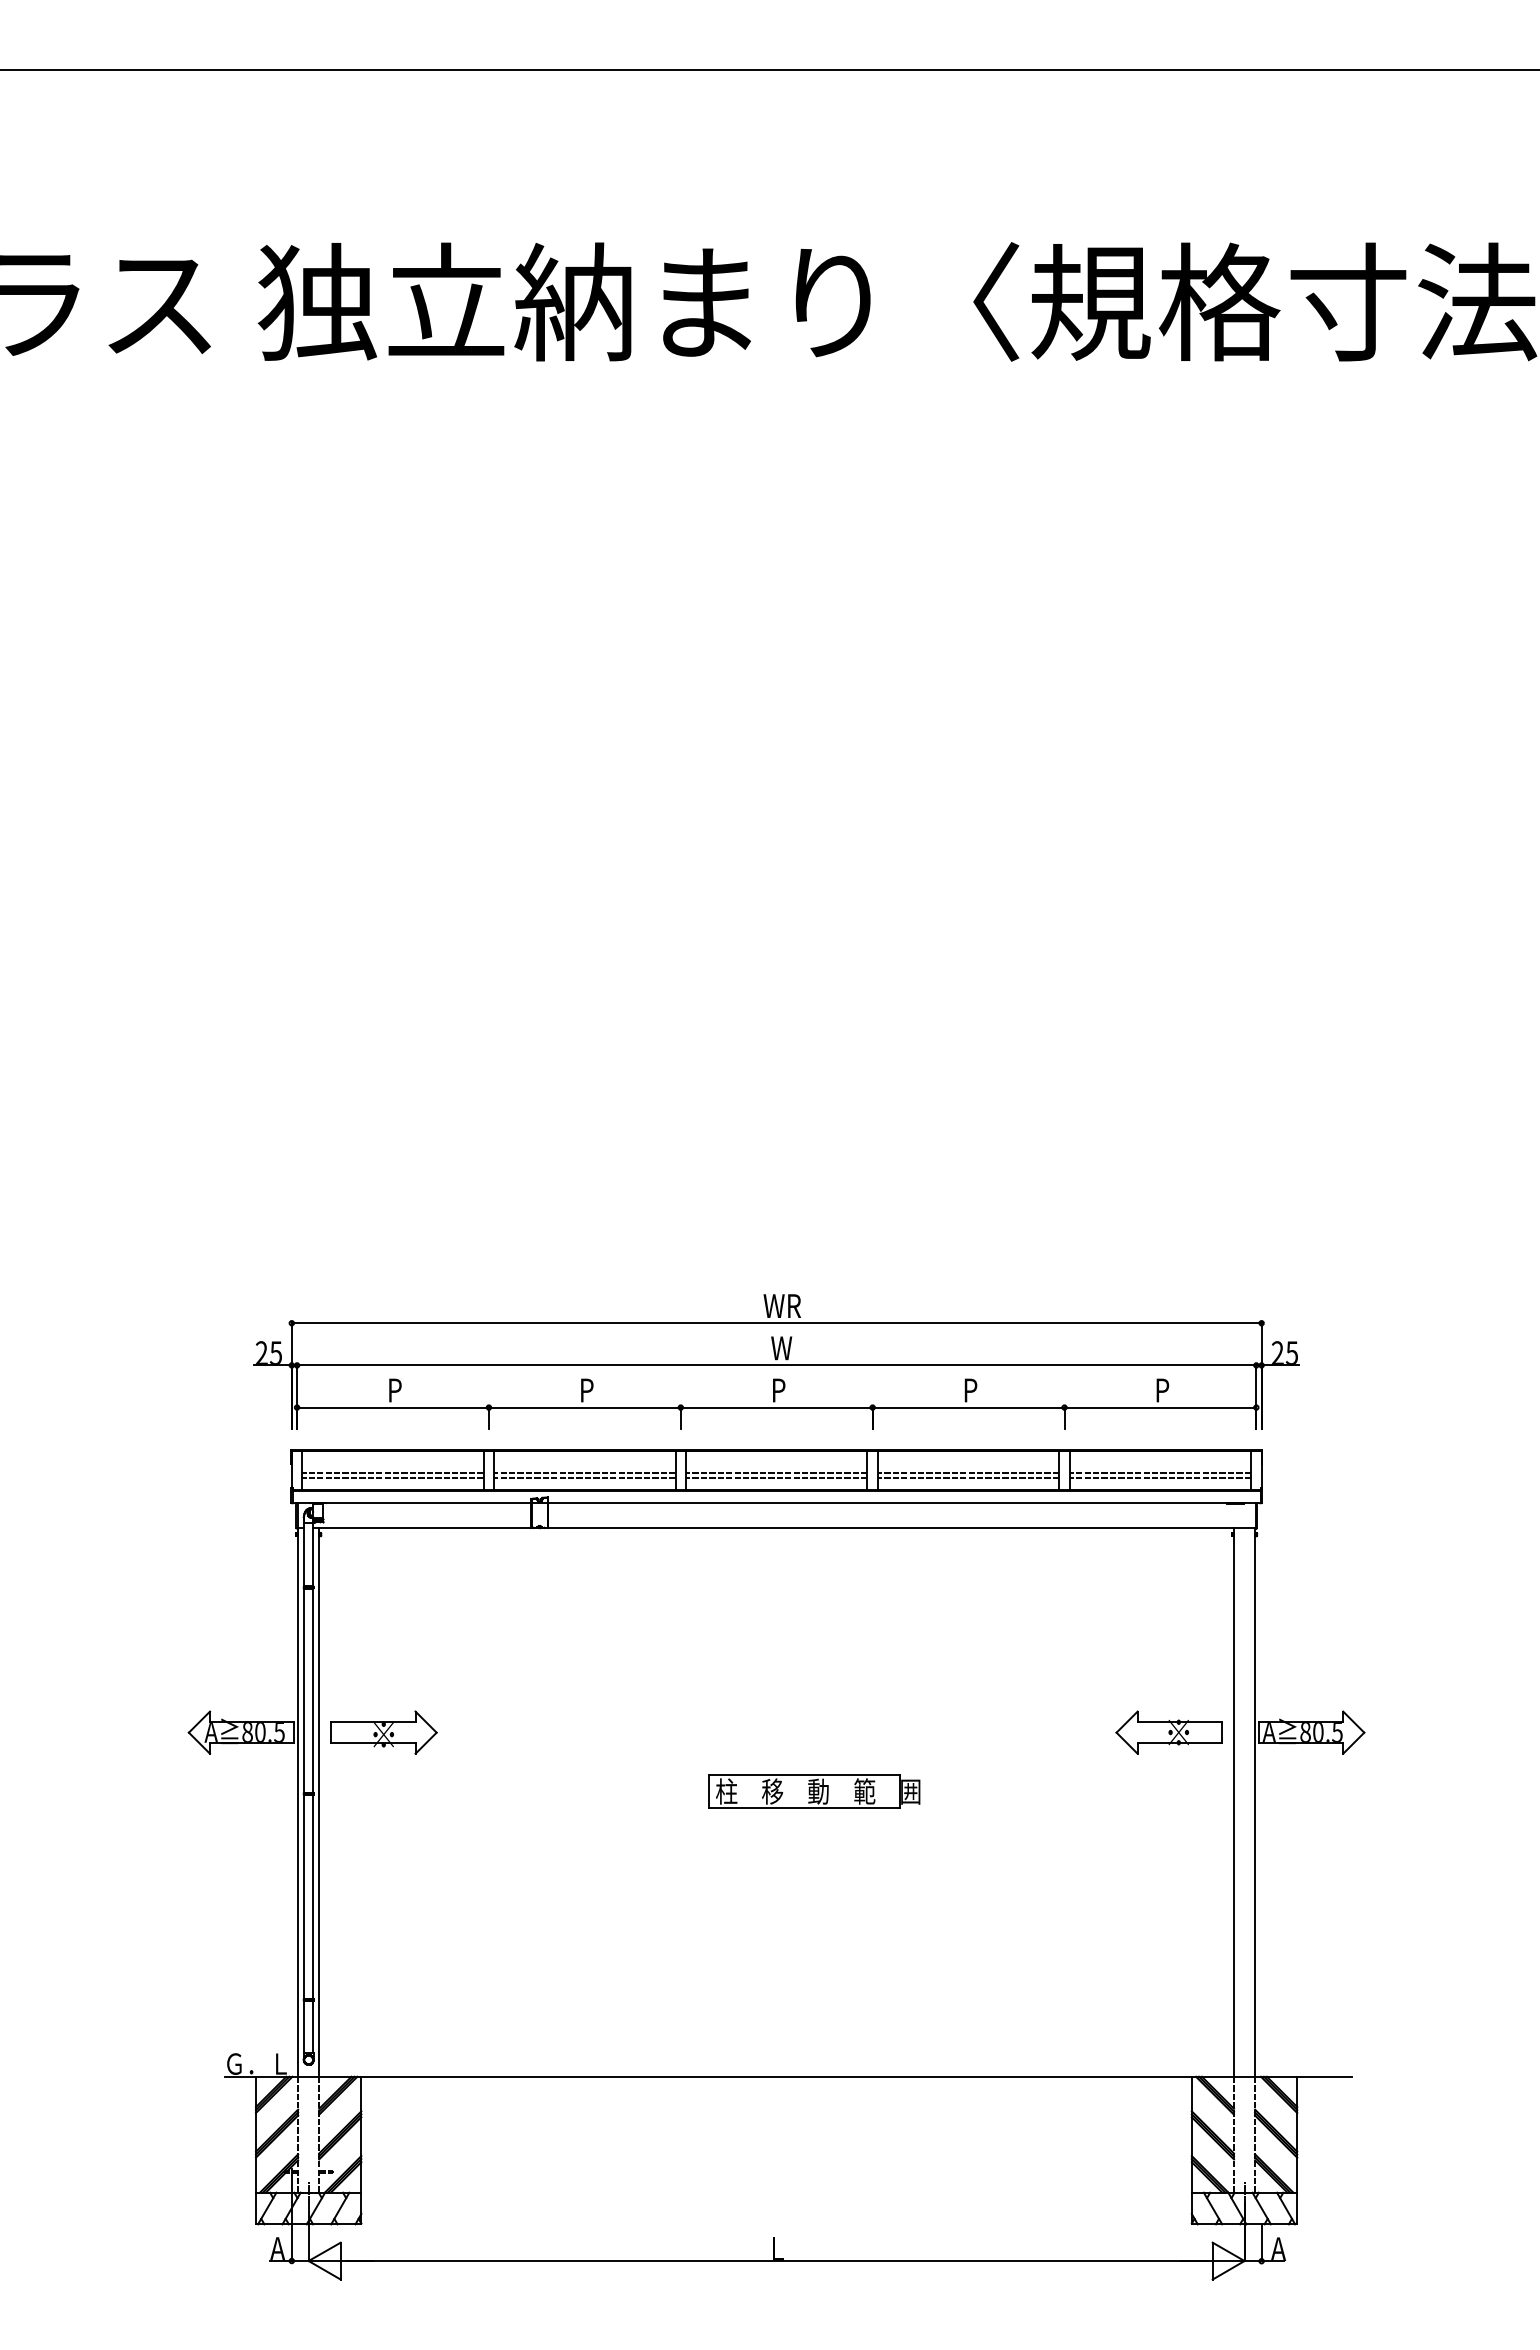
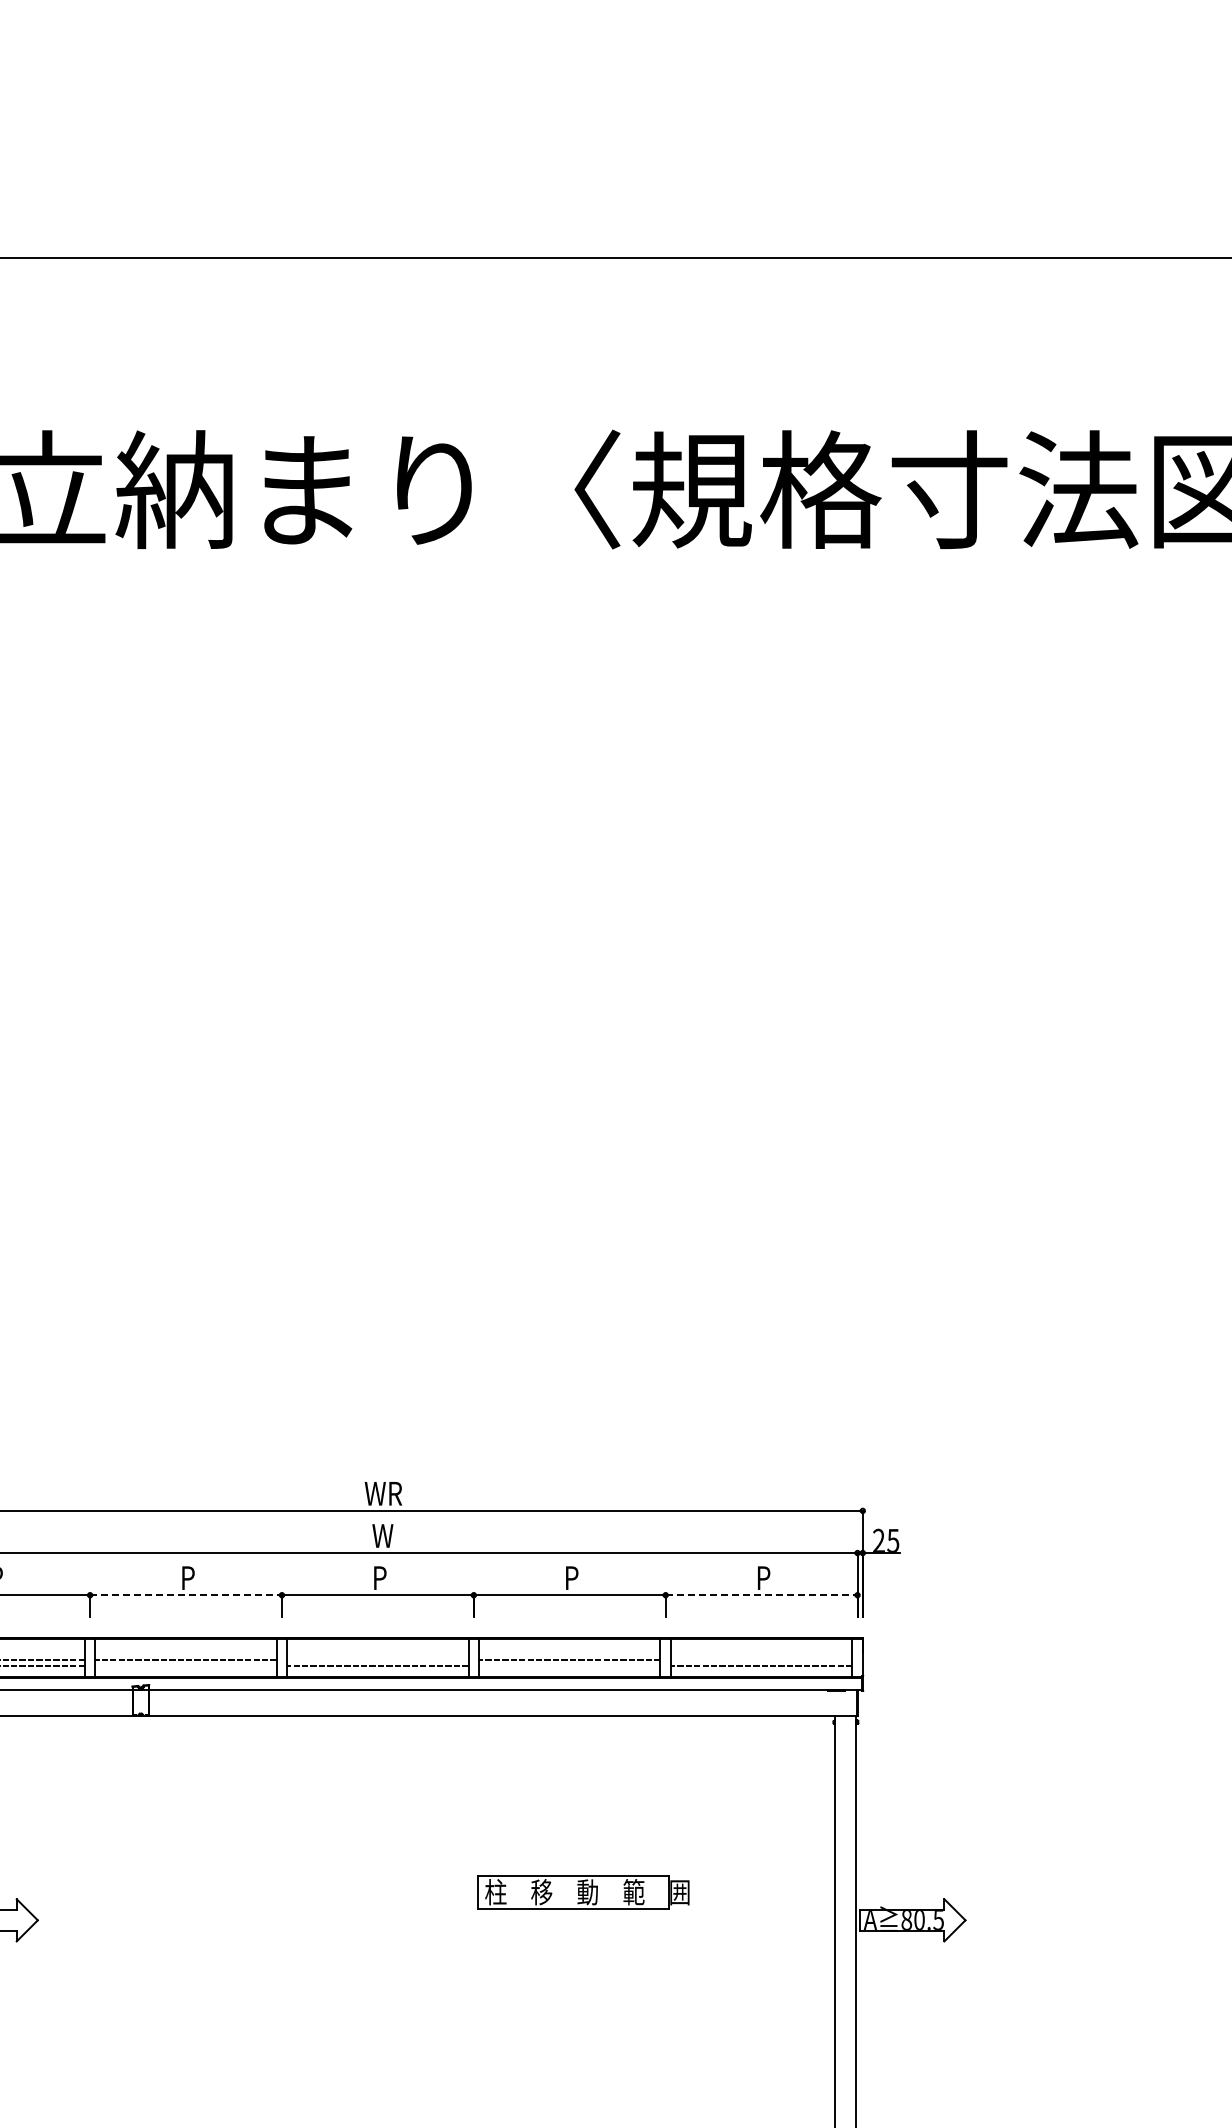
line: (584, 1407) -> (185, 1595), solid -> dashed
line: (1160, 1407) -> (761, 1595), solid -> dashed
line: (776, 1472) -> (377, 1660), removed
line: (1160, 1472) -> (761, 1660), removed
line: (584, 1478) -> (185, 1666), removed
line: (968, 1478) -> (569, 1666), removed
part: (1168, 1732) -> (769, 1920), removed
part: (814, 1791) -> (583, 1892), moved

